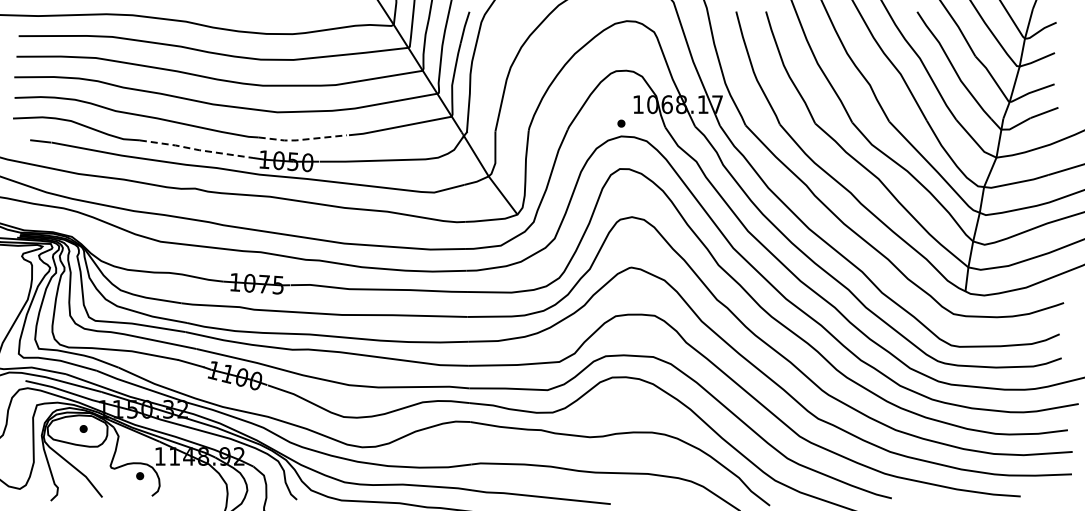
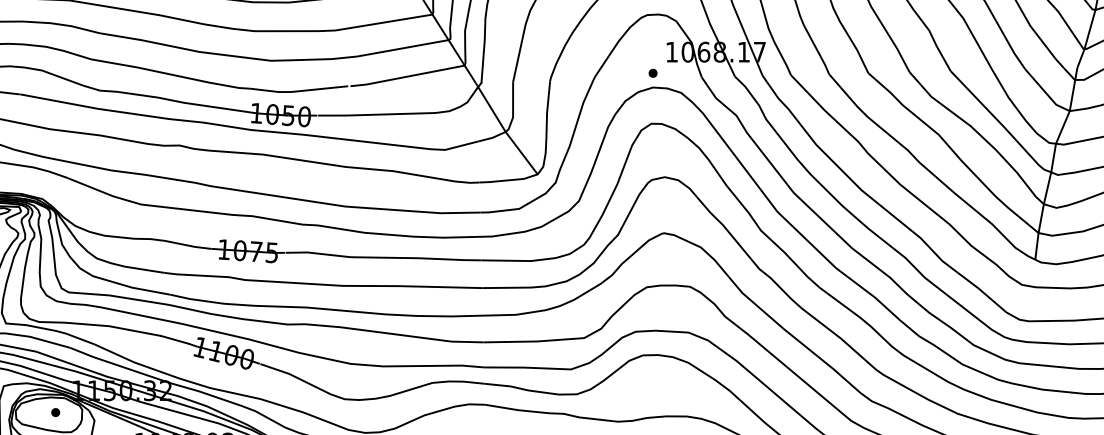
line: (301, 139) -> (297, 90), dashed -> solid
line: (196, 149) -> (181, 102), dashed -> solid

